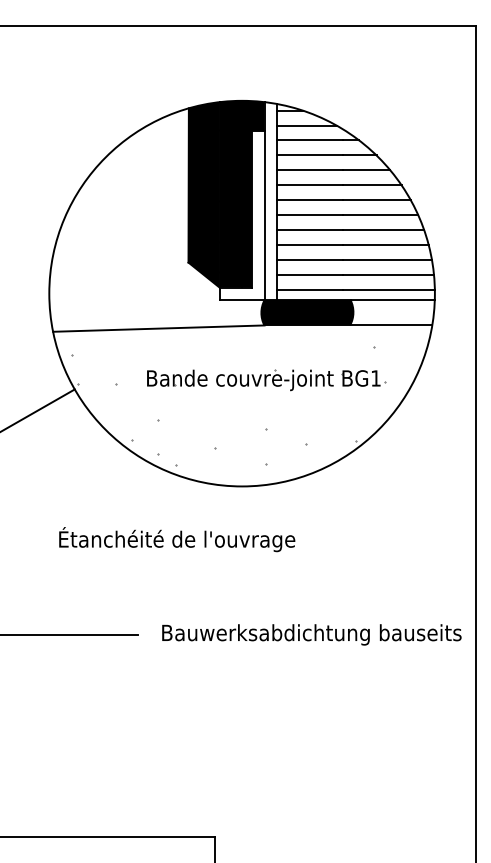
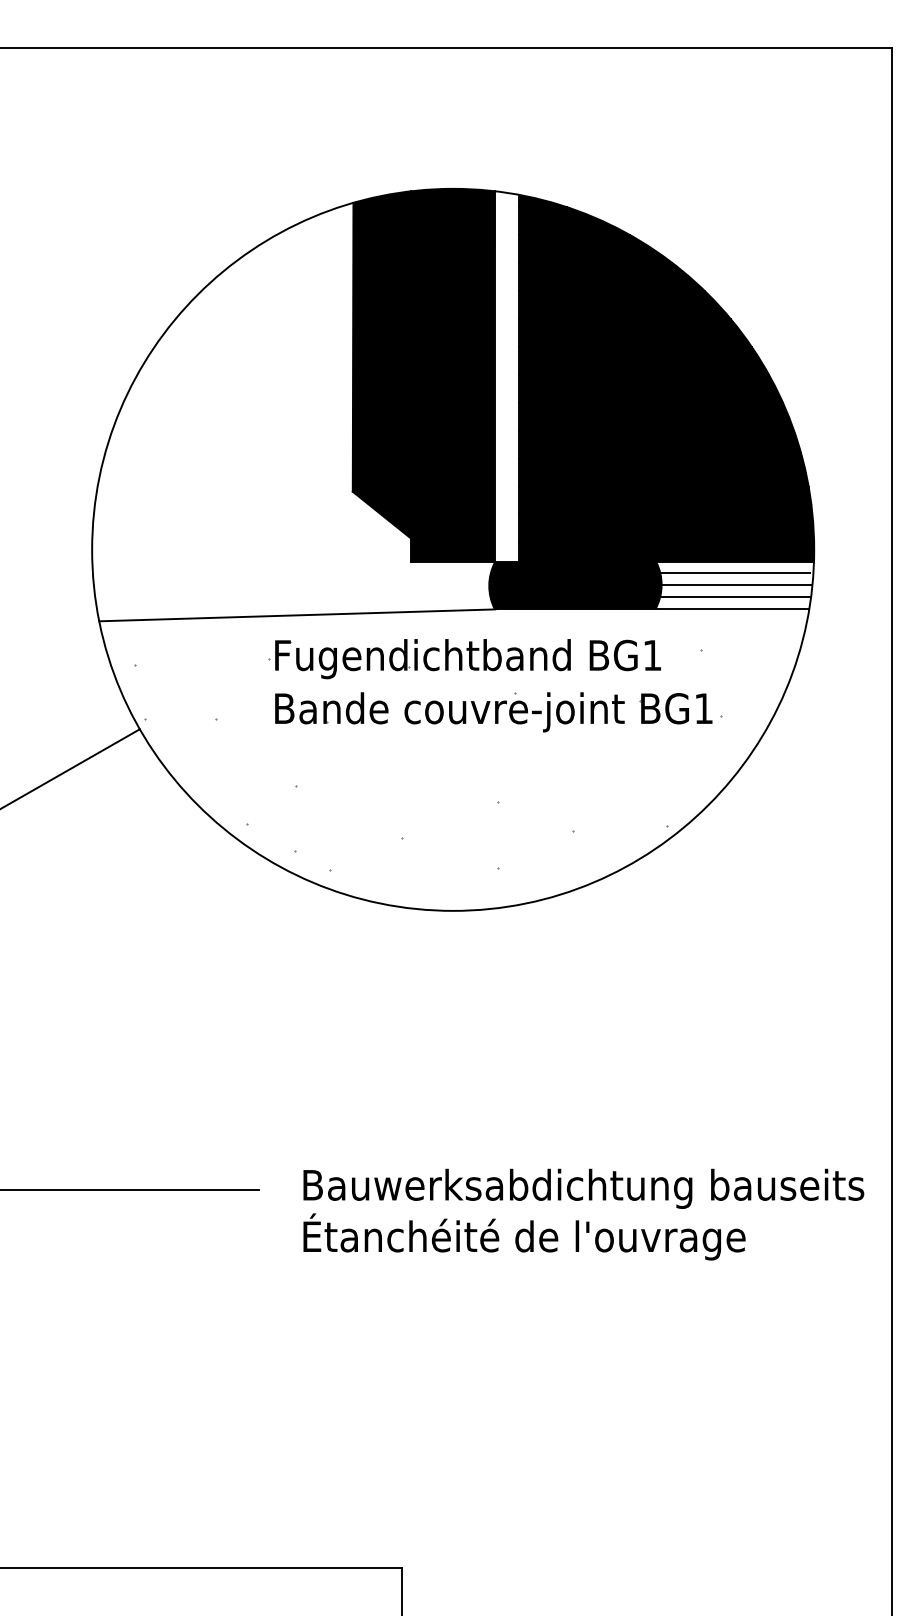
fill: (355, 202) -> (665, 379), added
fill: (241, 215) -> (452, 403), added
line: (392, 306) -> (734, 573), added
line: (393, 312) -> (736, 585), added
line: (392, 319) -> (734, 598), added
part: (248, 351) -> (465, 658), added
text: (177, 539) -> (525, 1236), moved

